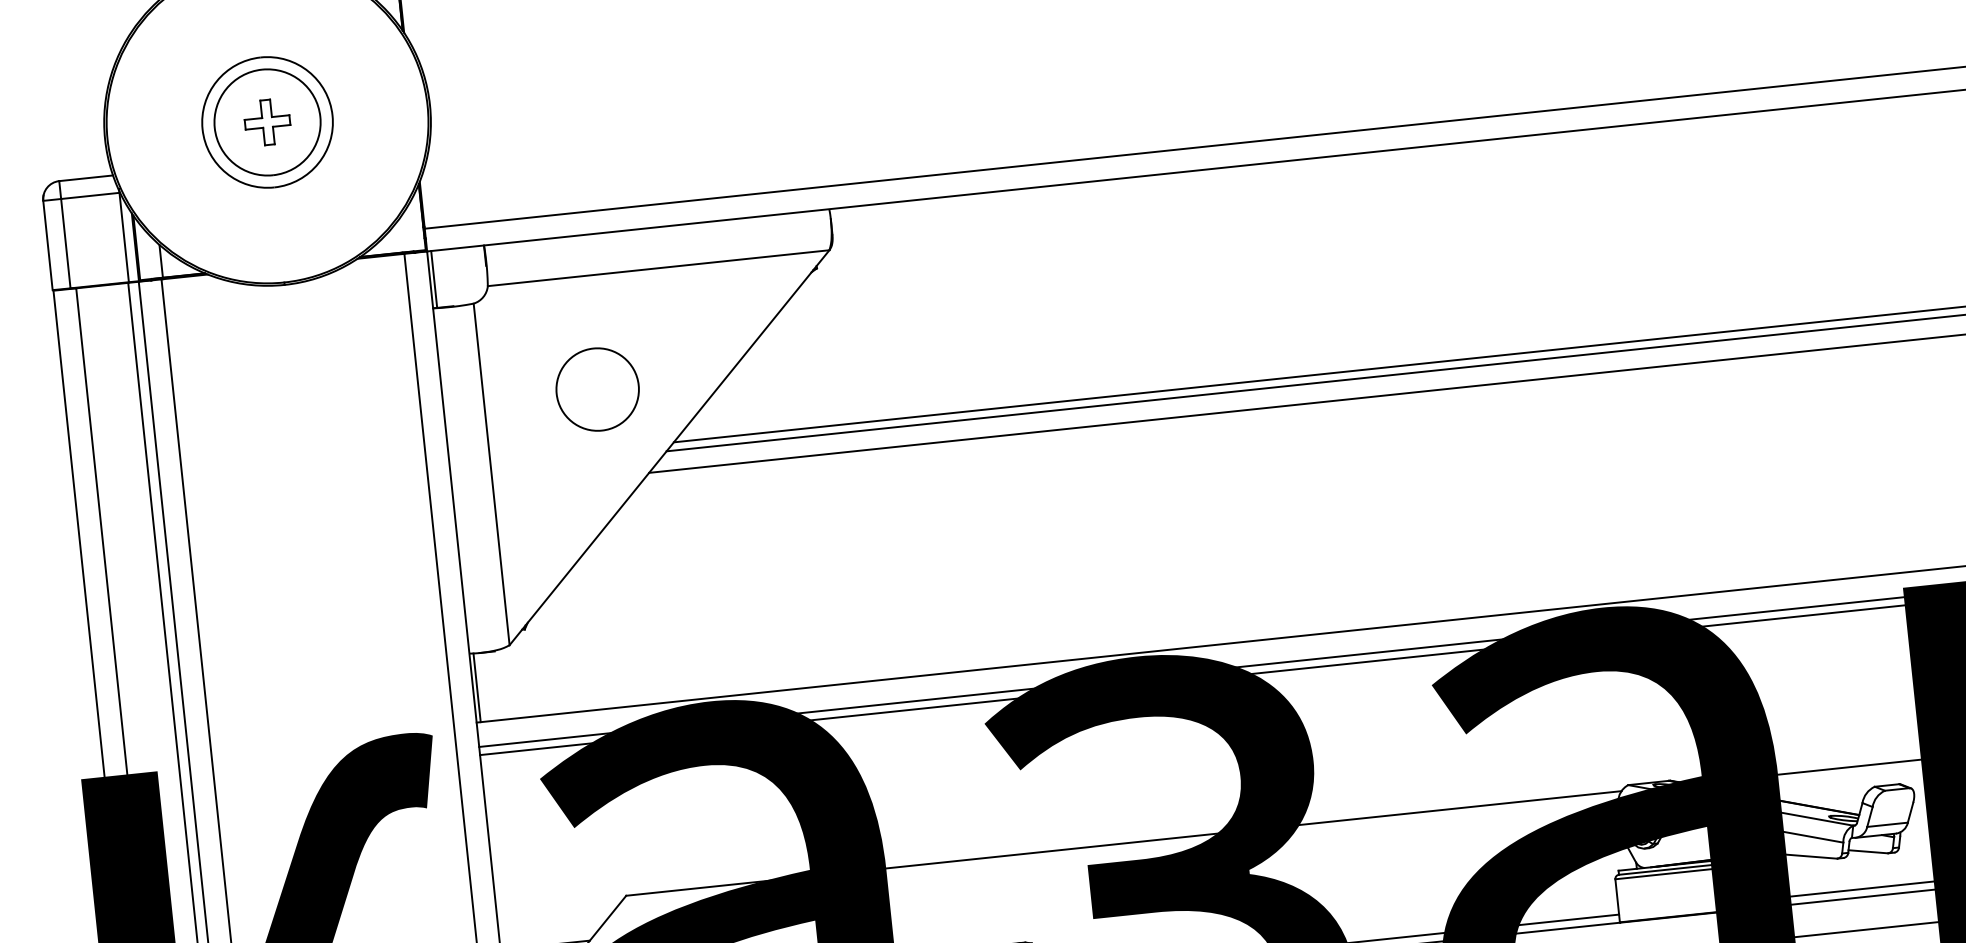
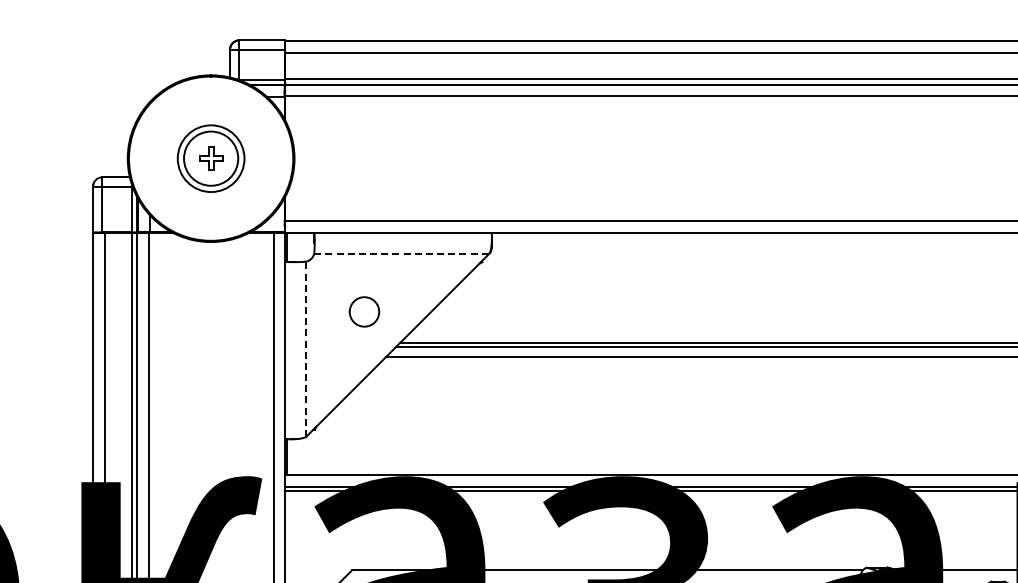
line: (657, 268) -> (401, 253), solid -> dashed
circle: (597, 388) -> (364, 311), size x0.7
line: (492, 474) -> (306, 349), solid -> dashed

